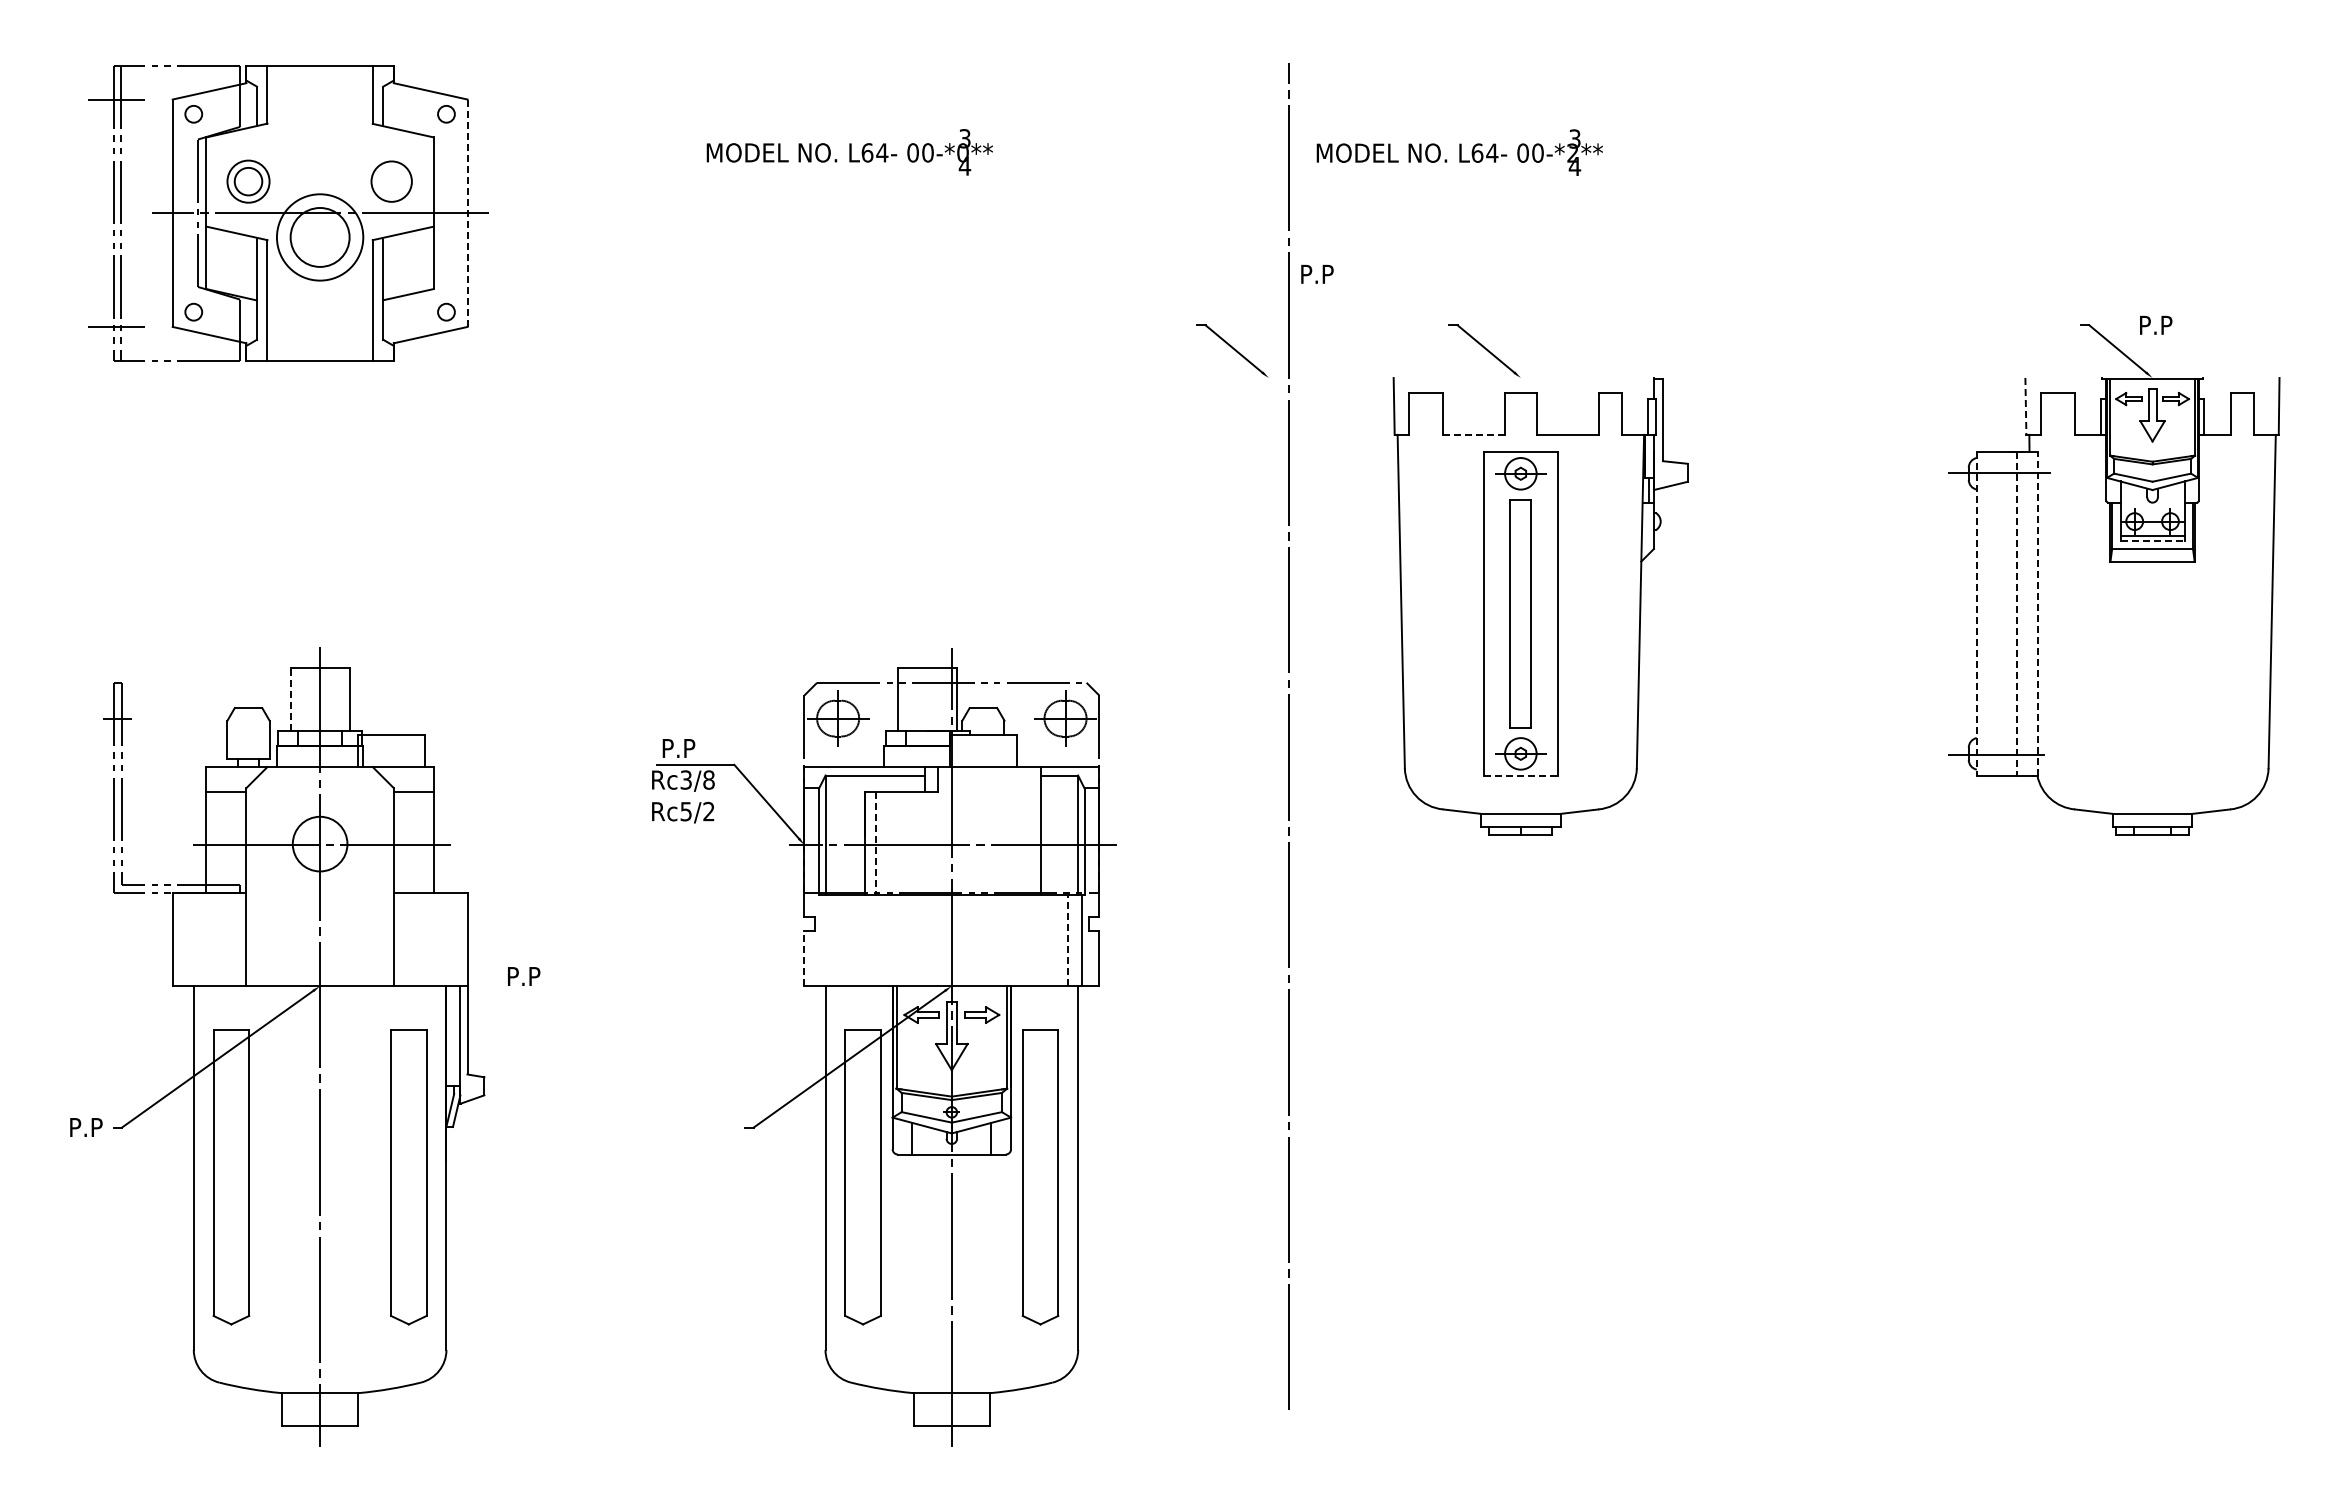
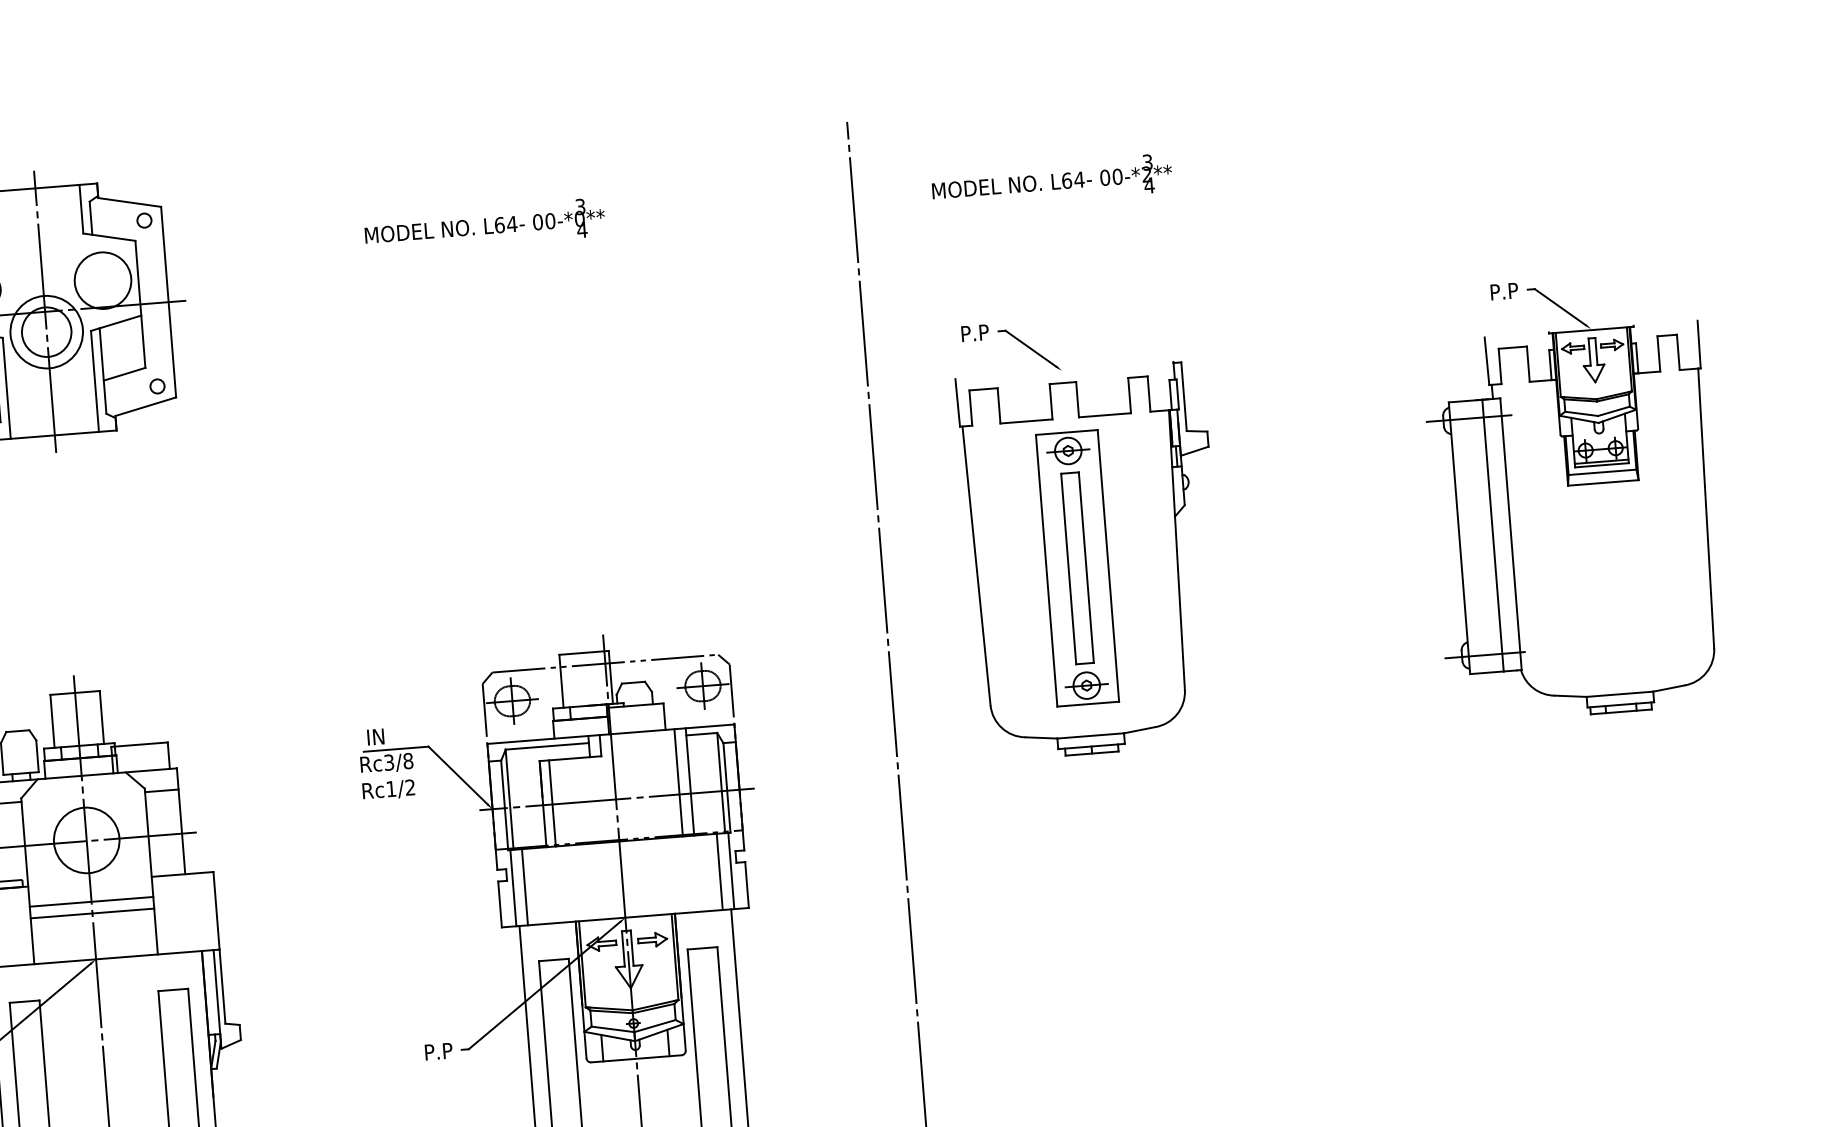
text: (1459, 152) -> (1051, 181), moved
circle: (391, 181) -> (102, 280), size x1.67
line: (320, 212) -> (45, 311), added
line: (467, 213) -> (168, 302), dashed -> solid
text: (1317, 274) -> (975, 333), moved
text: (2156, 325) -> (1504, 291), moved
part: (1232, 350) -> (818, 366), removed
line: (2025, 406) -> (1486, 361), dashed -> solid
line: (1474, 434) -> (1026, 421), dashed -> solid
line: (2153, 540) -> (1602, 465), dashed -> solid
line: (2038, 613) -> (1511, 533), dashed -> solid
line: (1976, 614) -> (1459, 538), dashed -> solid
line: (2016, 614) -> (1492, 536), dashed -> solid
line: (290, 699) -> (52, 721), dashed -> solid
text: (680, 748) -> (382, 736), P.P -> IN
line: (1520, 775) -> (1087, 703), dashed -> solid
text: (685, 811) -> (390, 789), Rc5/2 -> Rc1/2
line: (1027, 831) -> (678, 783), added
circle: (320, 844) -> (87, 840), size x1.43
line: (876, 844) -> (552, 804), dashed -> solid
line: (319, 917) -> (91, 901), added
line: (319, 931) -> (91, 913), added
line: (821, 940) -> (513, 888), added
line: (835, 940) -> (524, 887), added
line: (1068, 940) -> (720, 871), dashed -> solid
line: (804, 958) -> (500, 904), dashed -> solid
text: (524, 976) -> (439, 1051), moved

